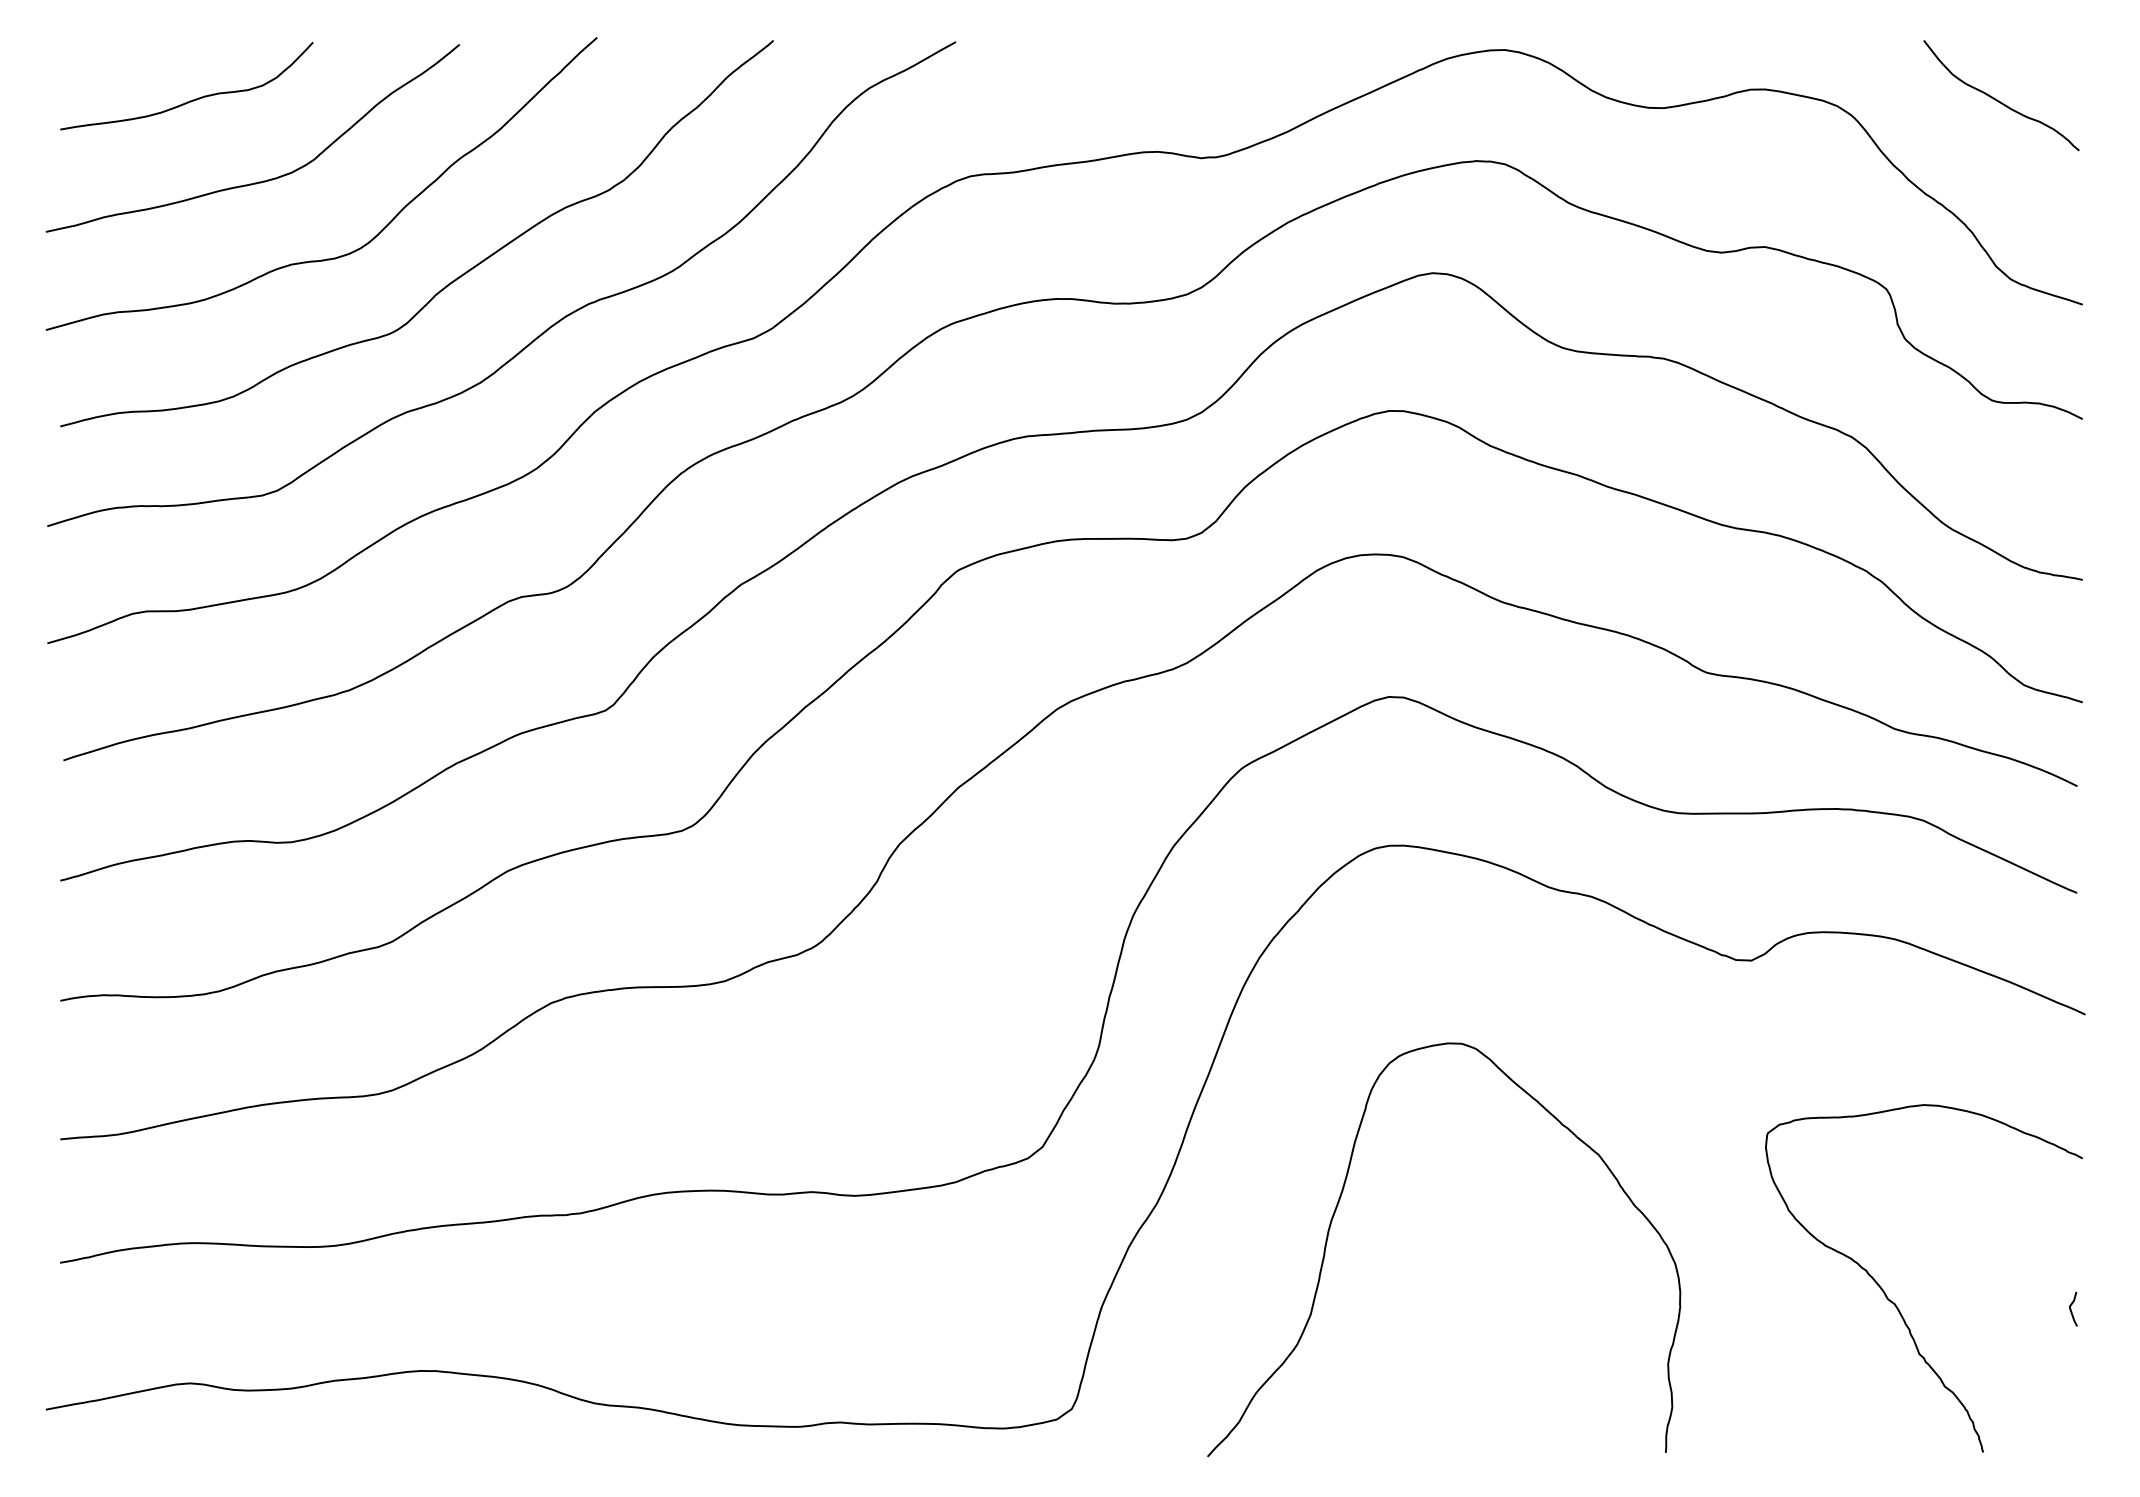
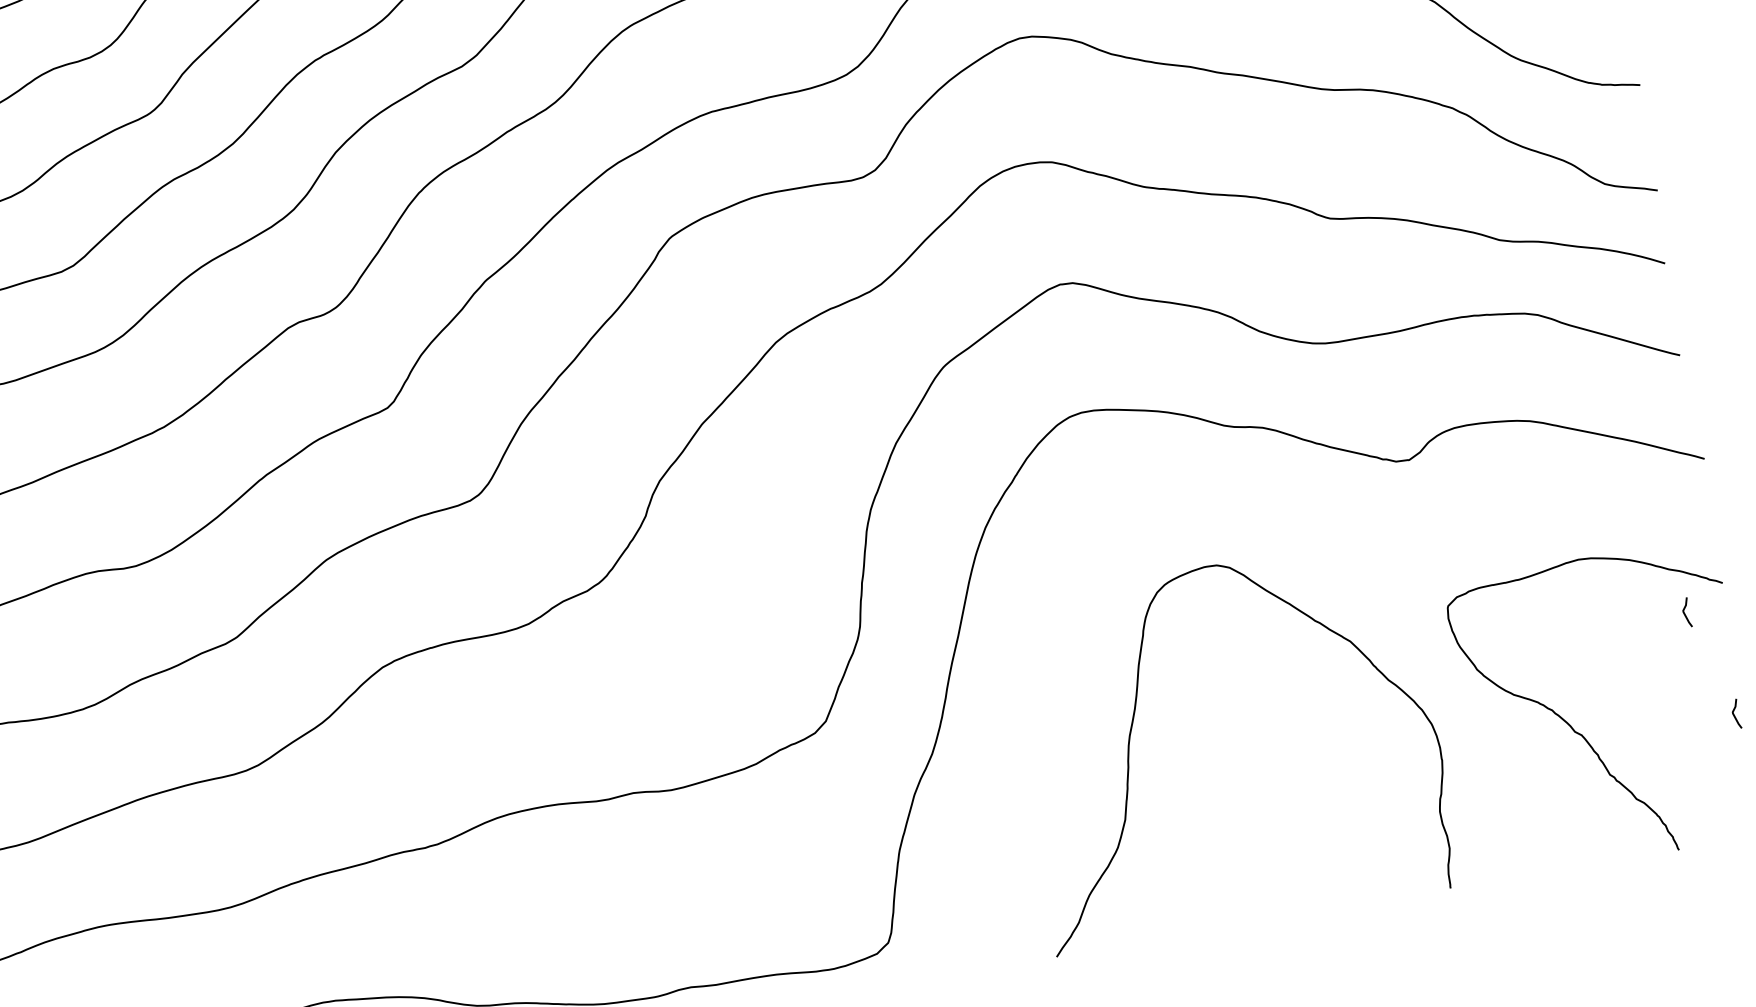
curve: (2034, 1184) -> (1684, 612), added
curve: (1338, 1205) -> (1133, 722), moved

